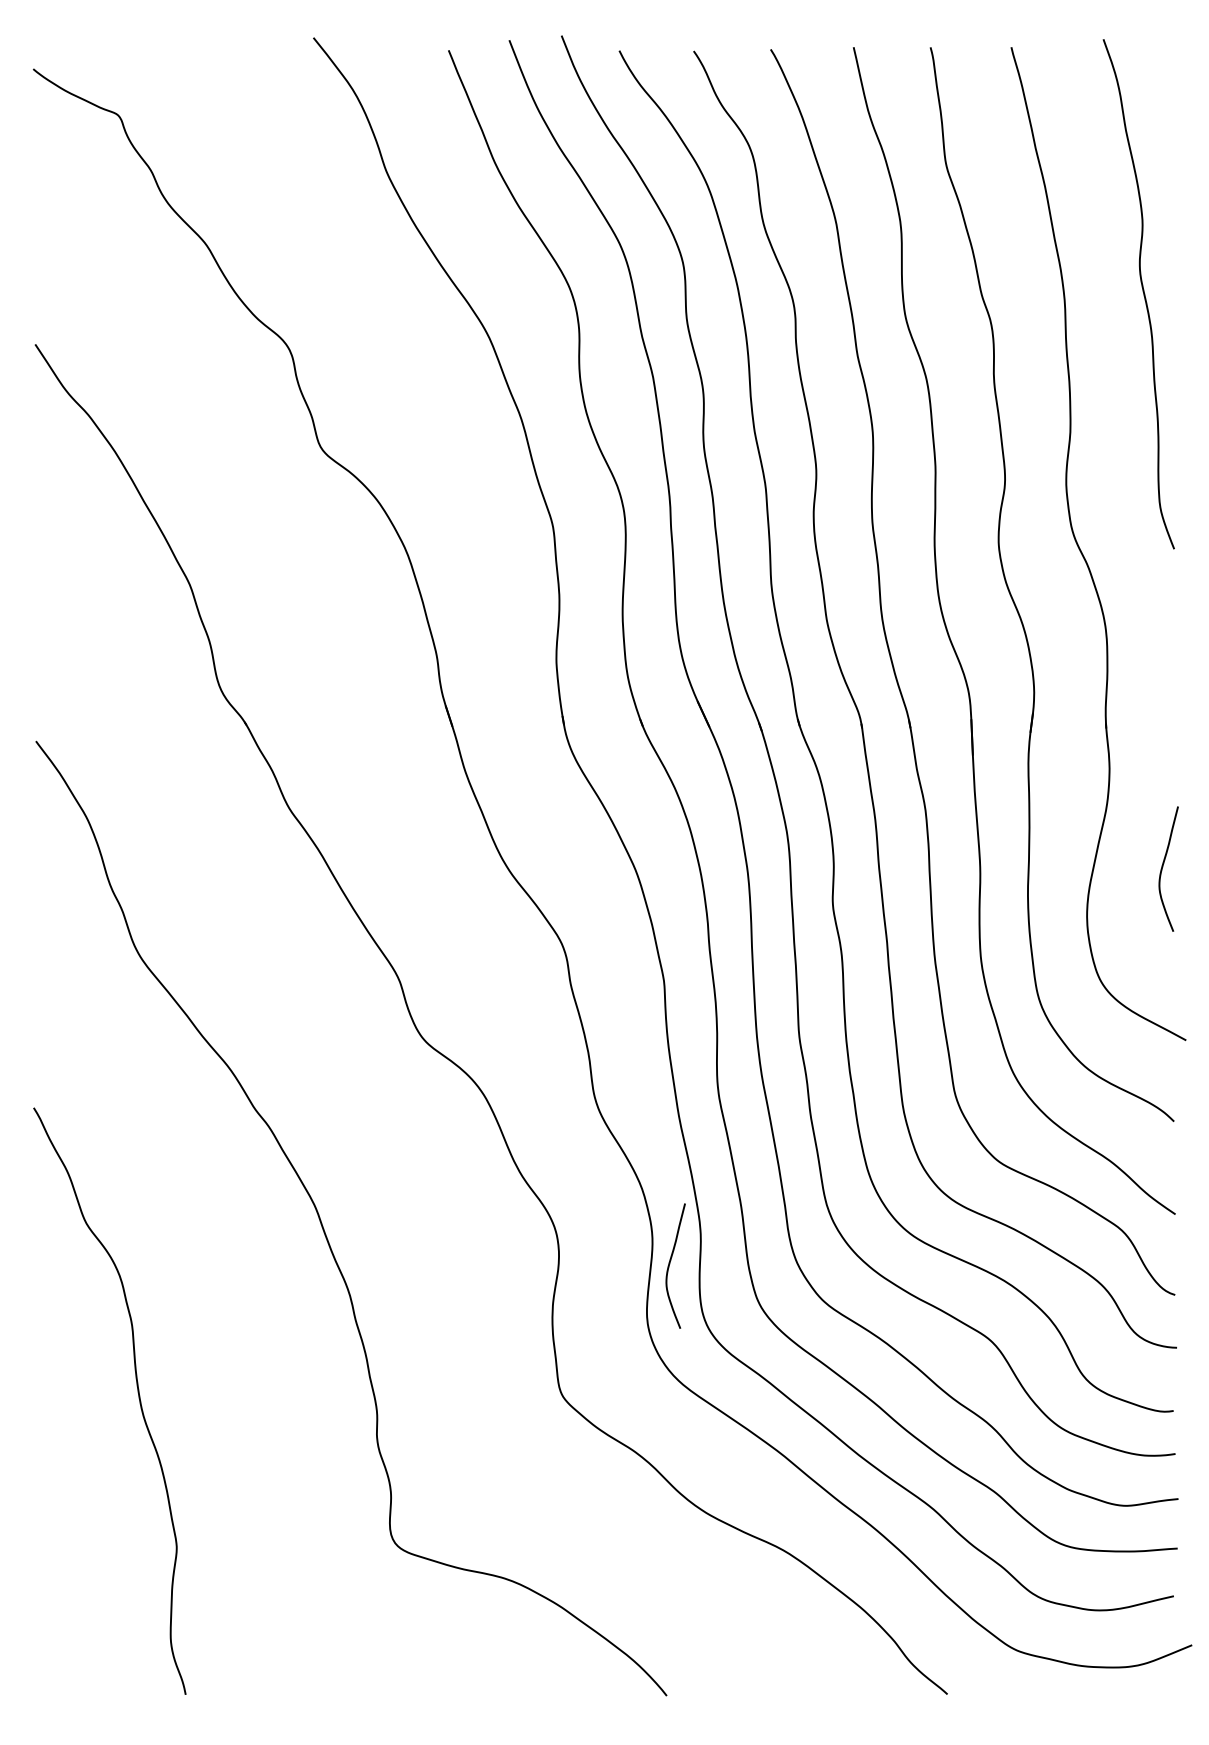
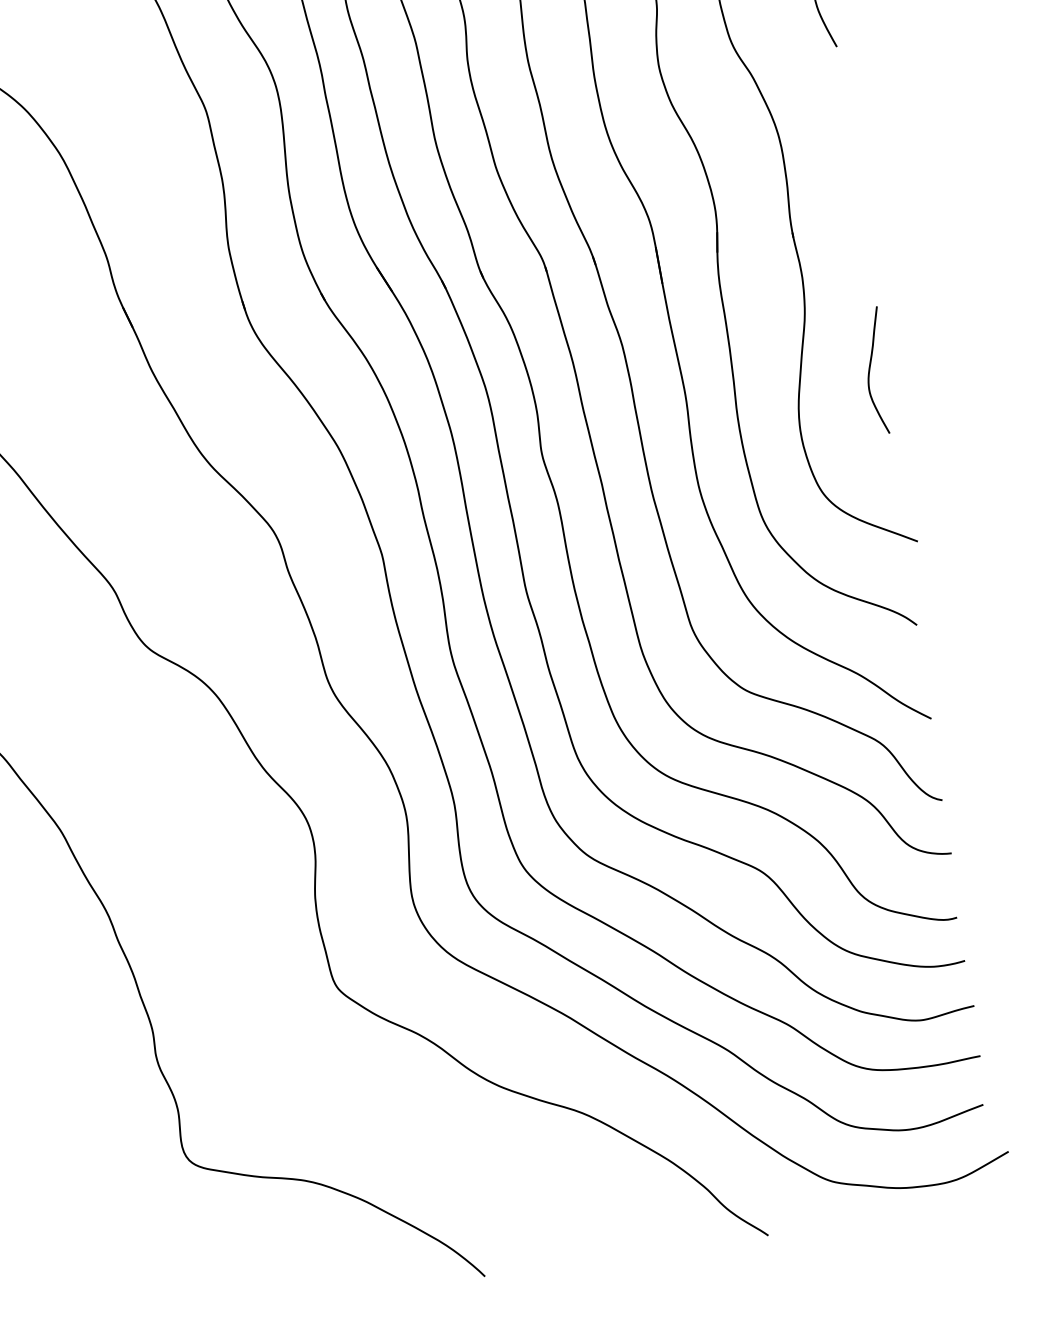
curve: (670, 1264) -> (428, 840), removed

